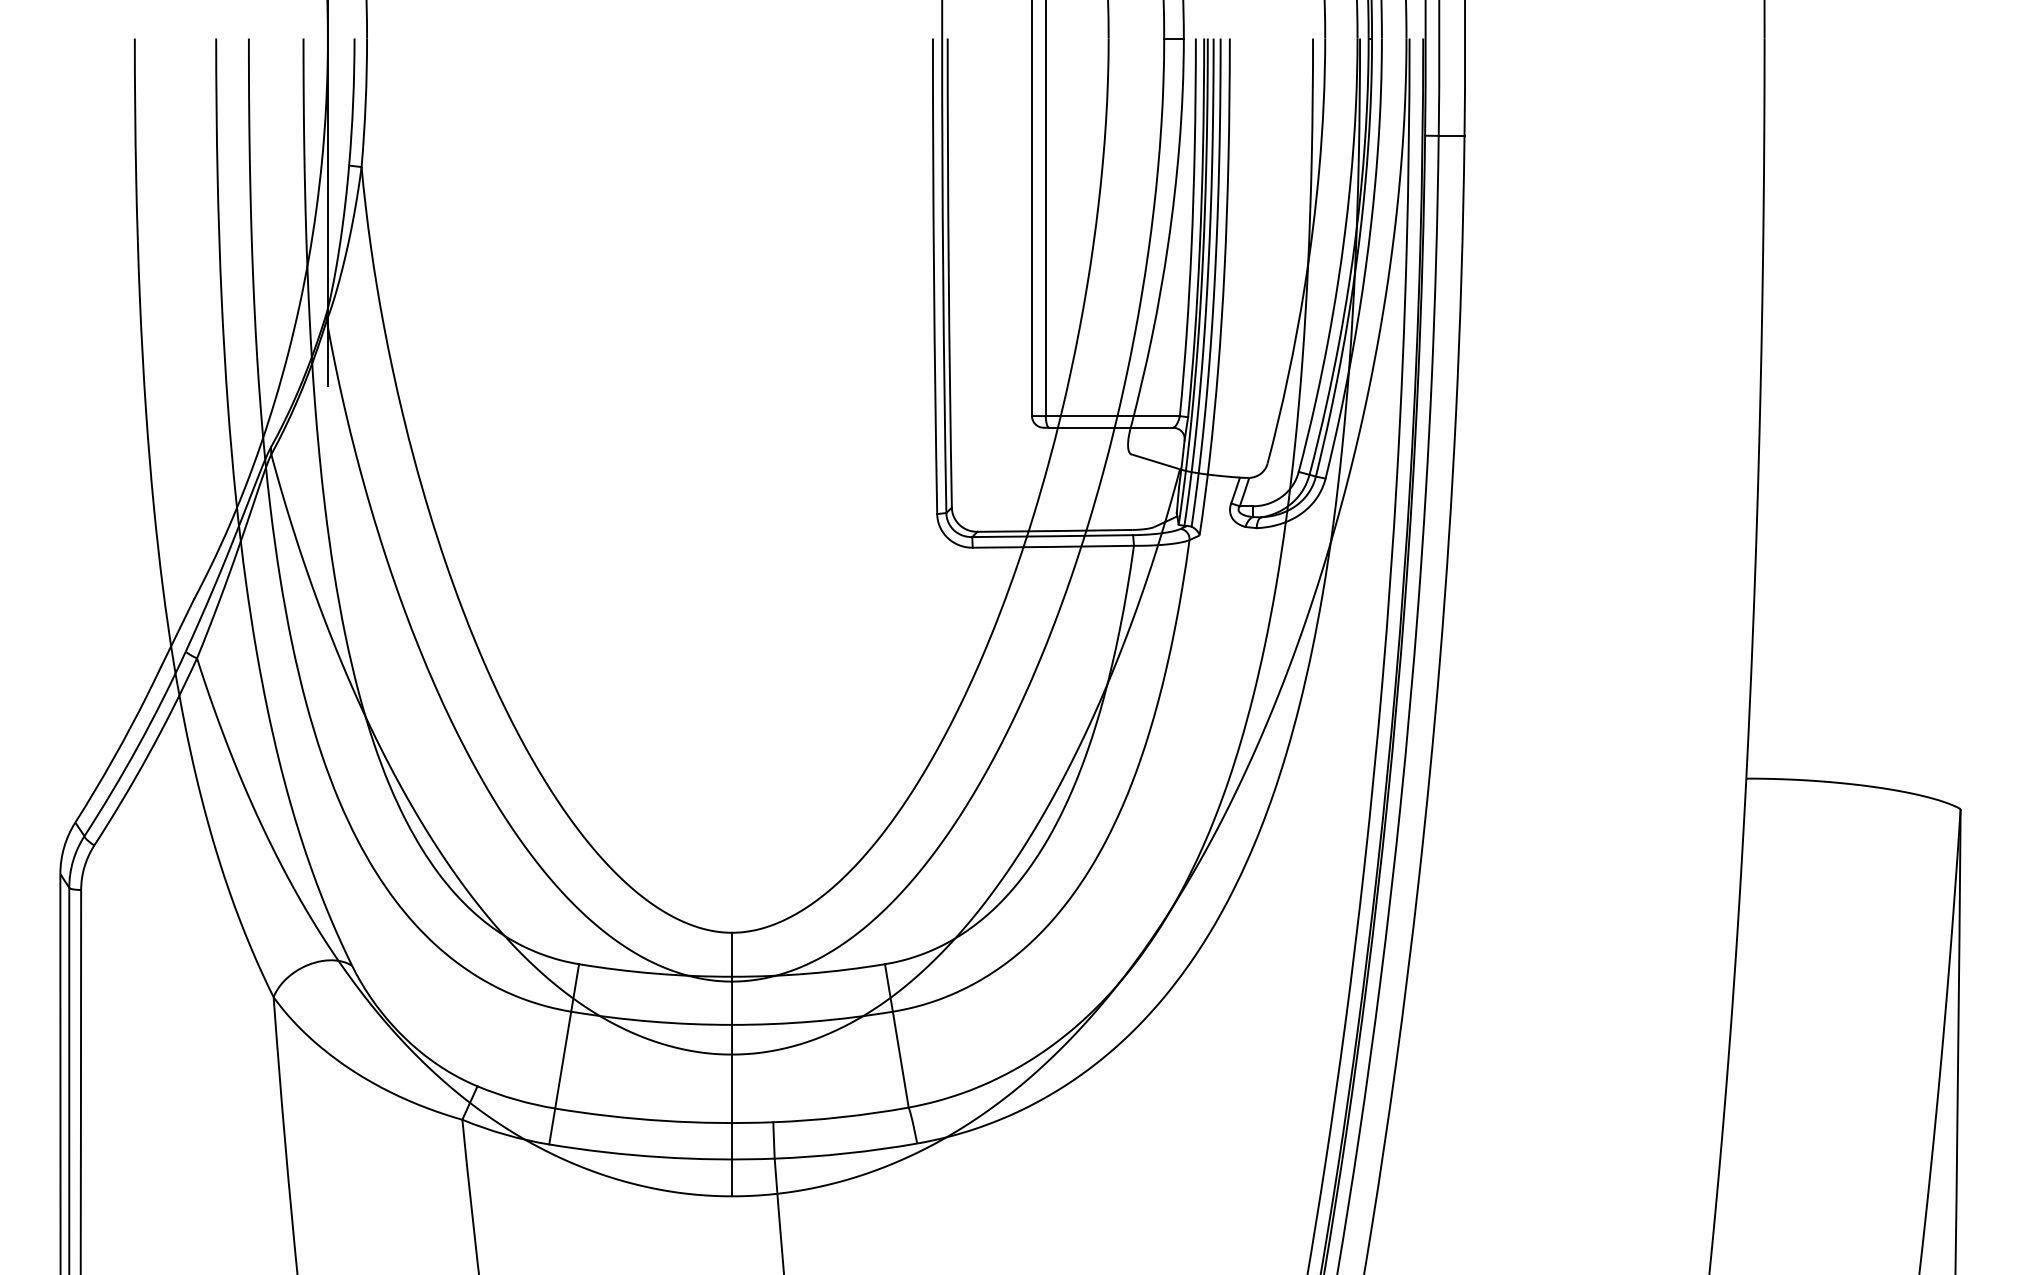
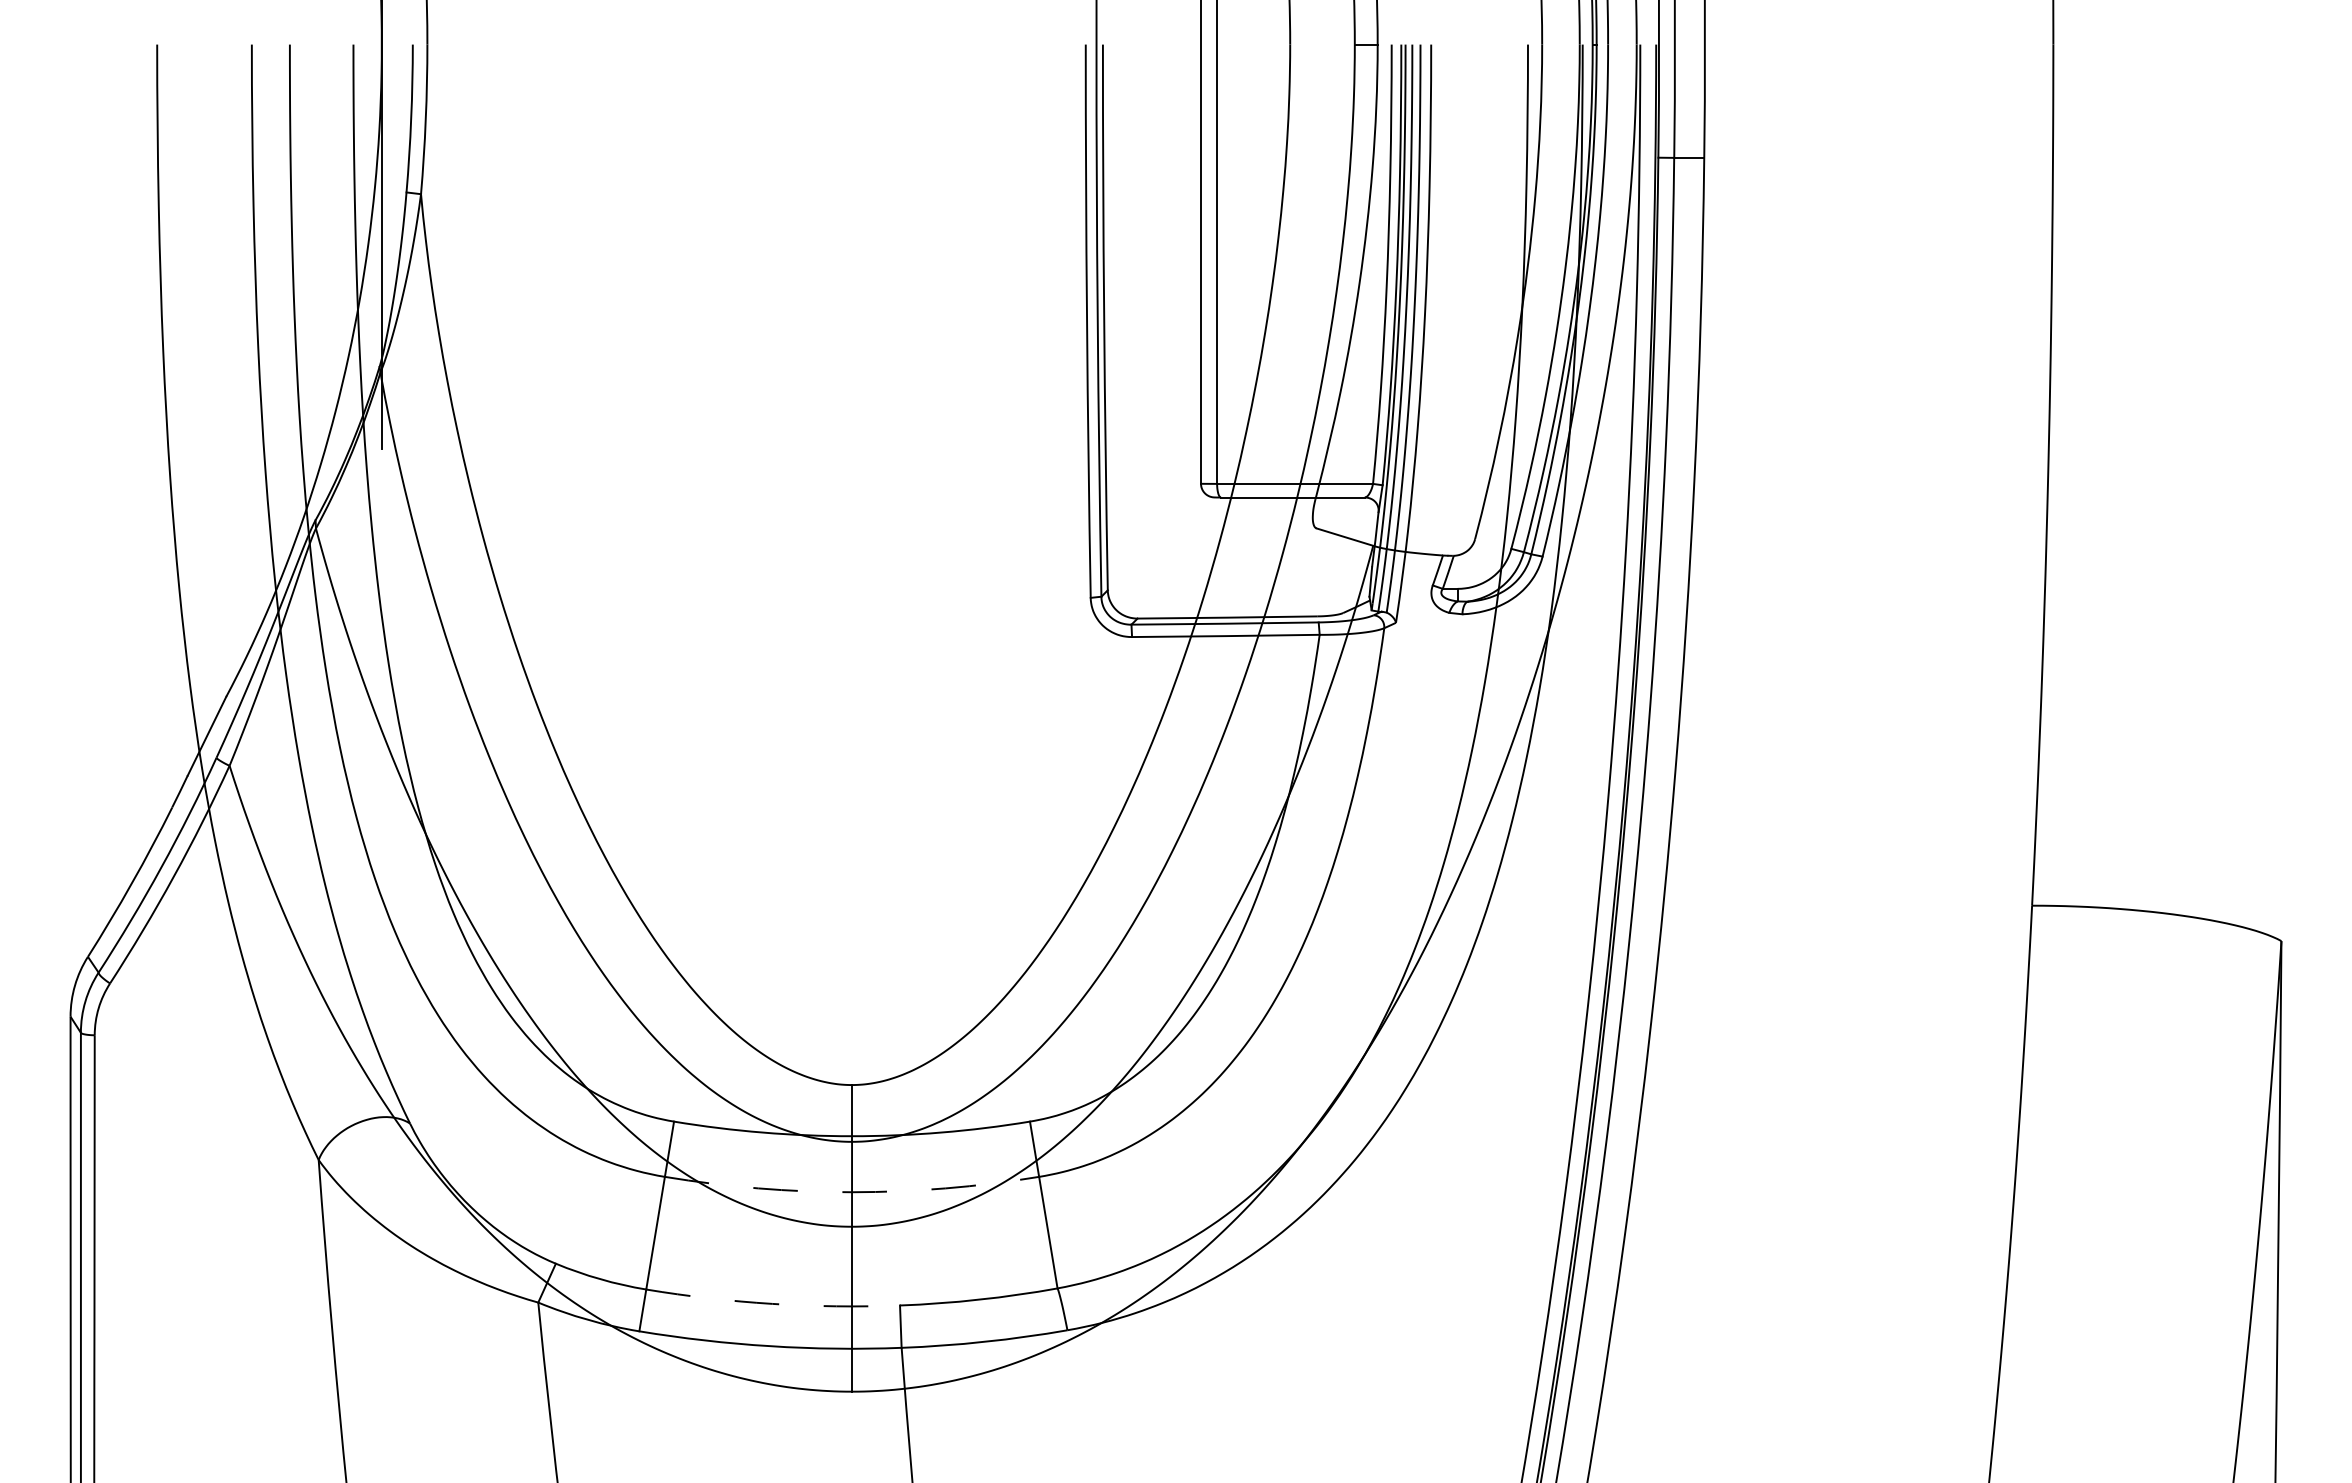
arc: (732, 1025) -> (852, 1192), solid -> dashed
arc: (663, 1120) -> (772, 1303), solid -> dashed

